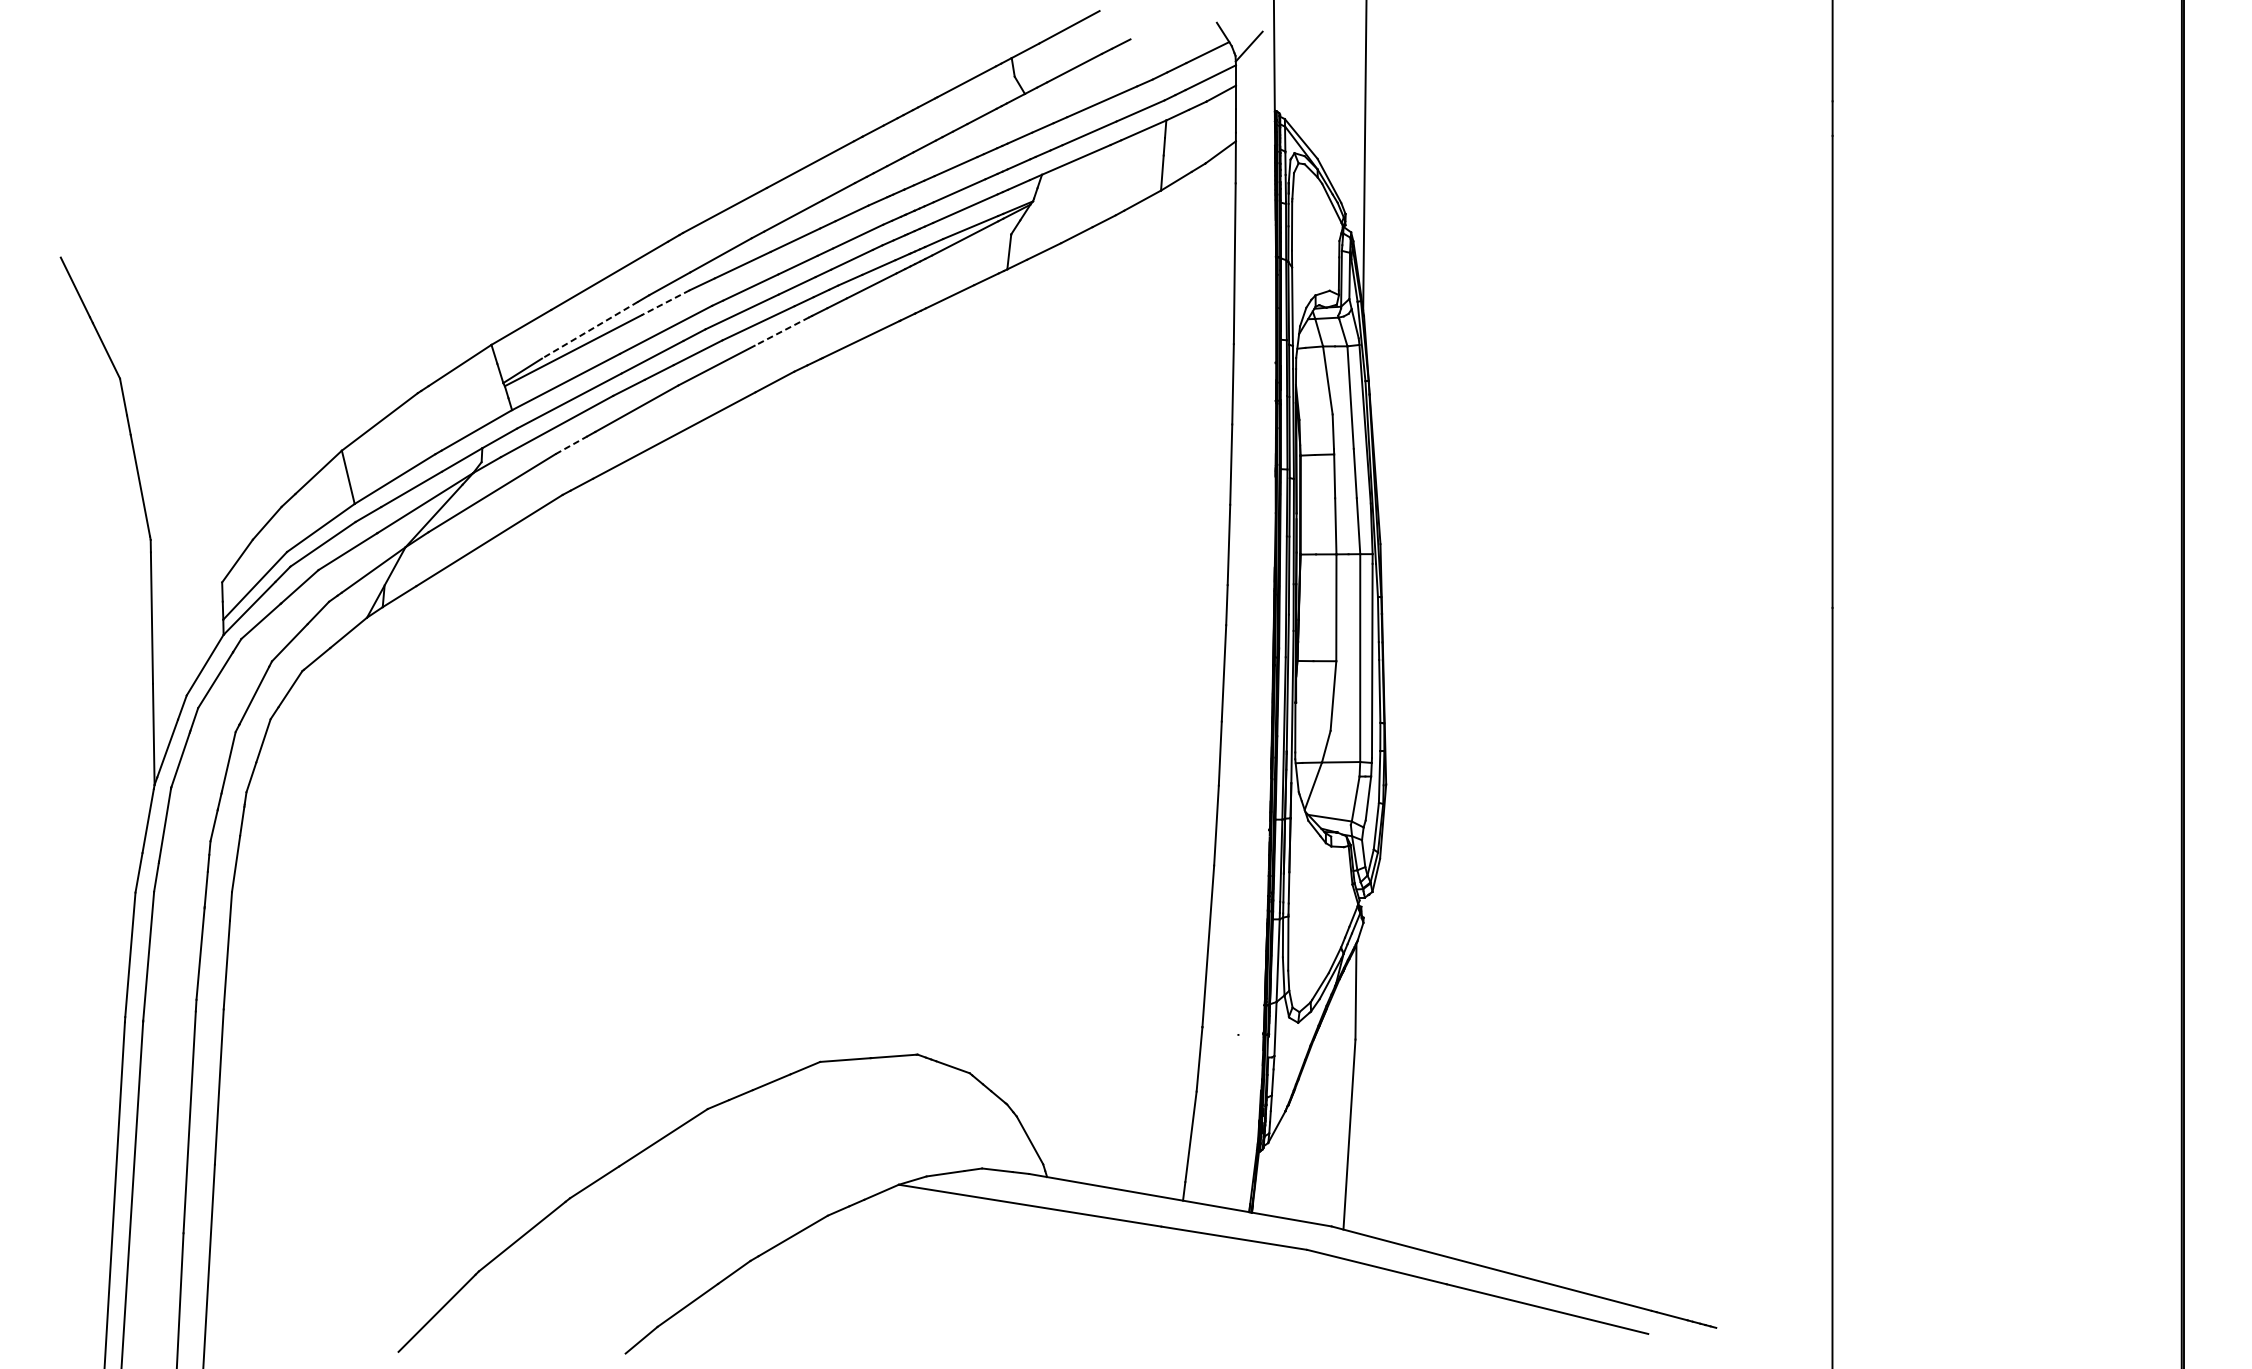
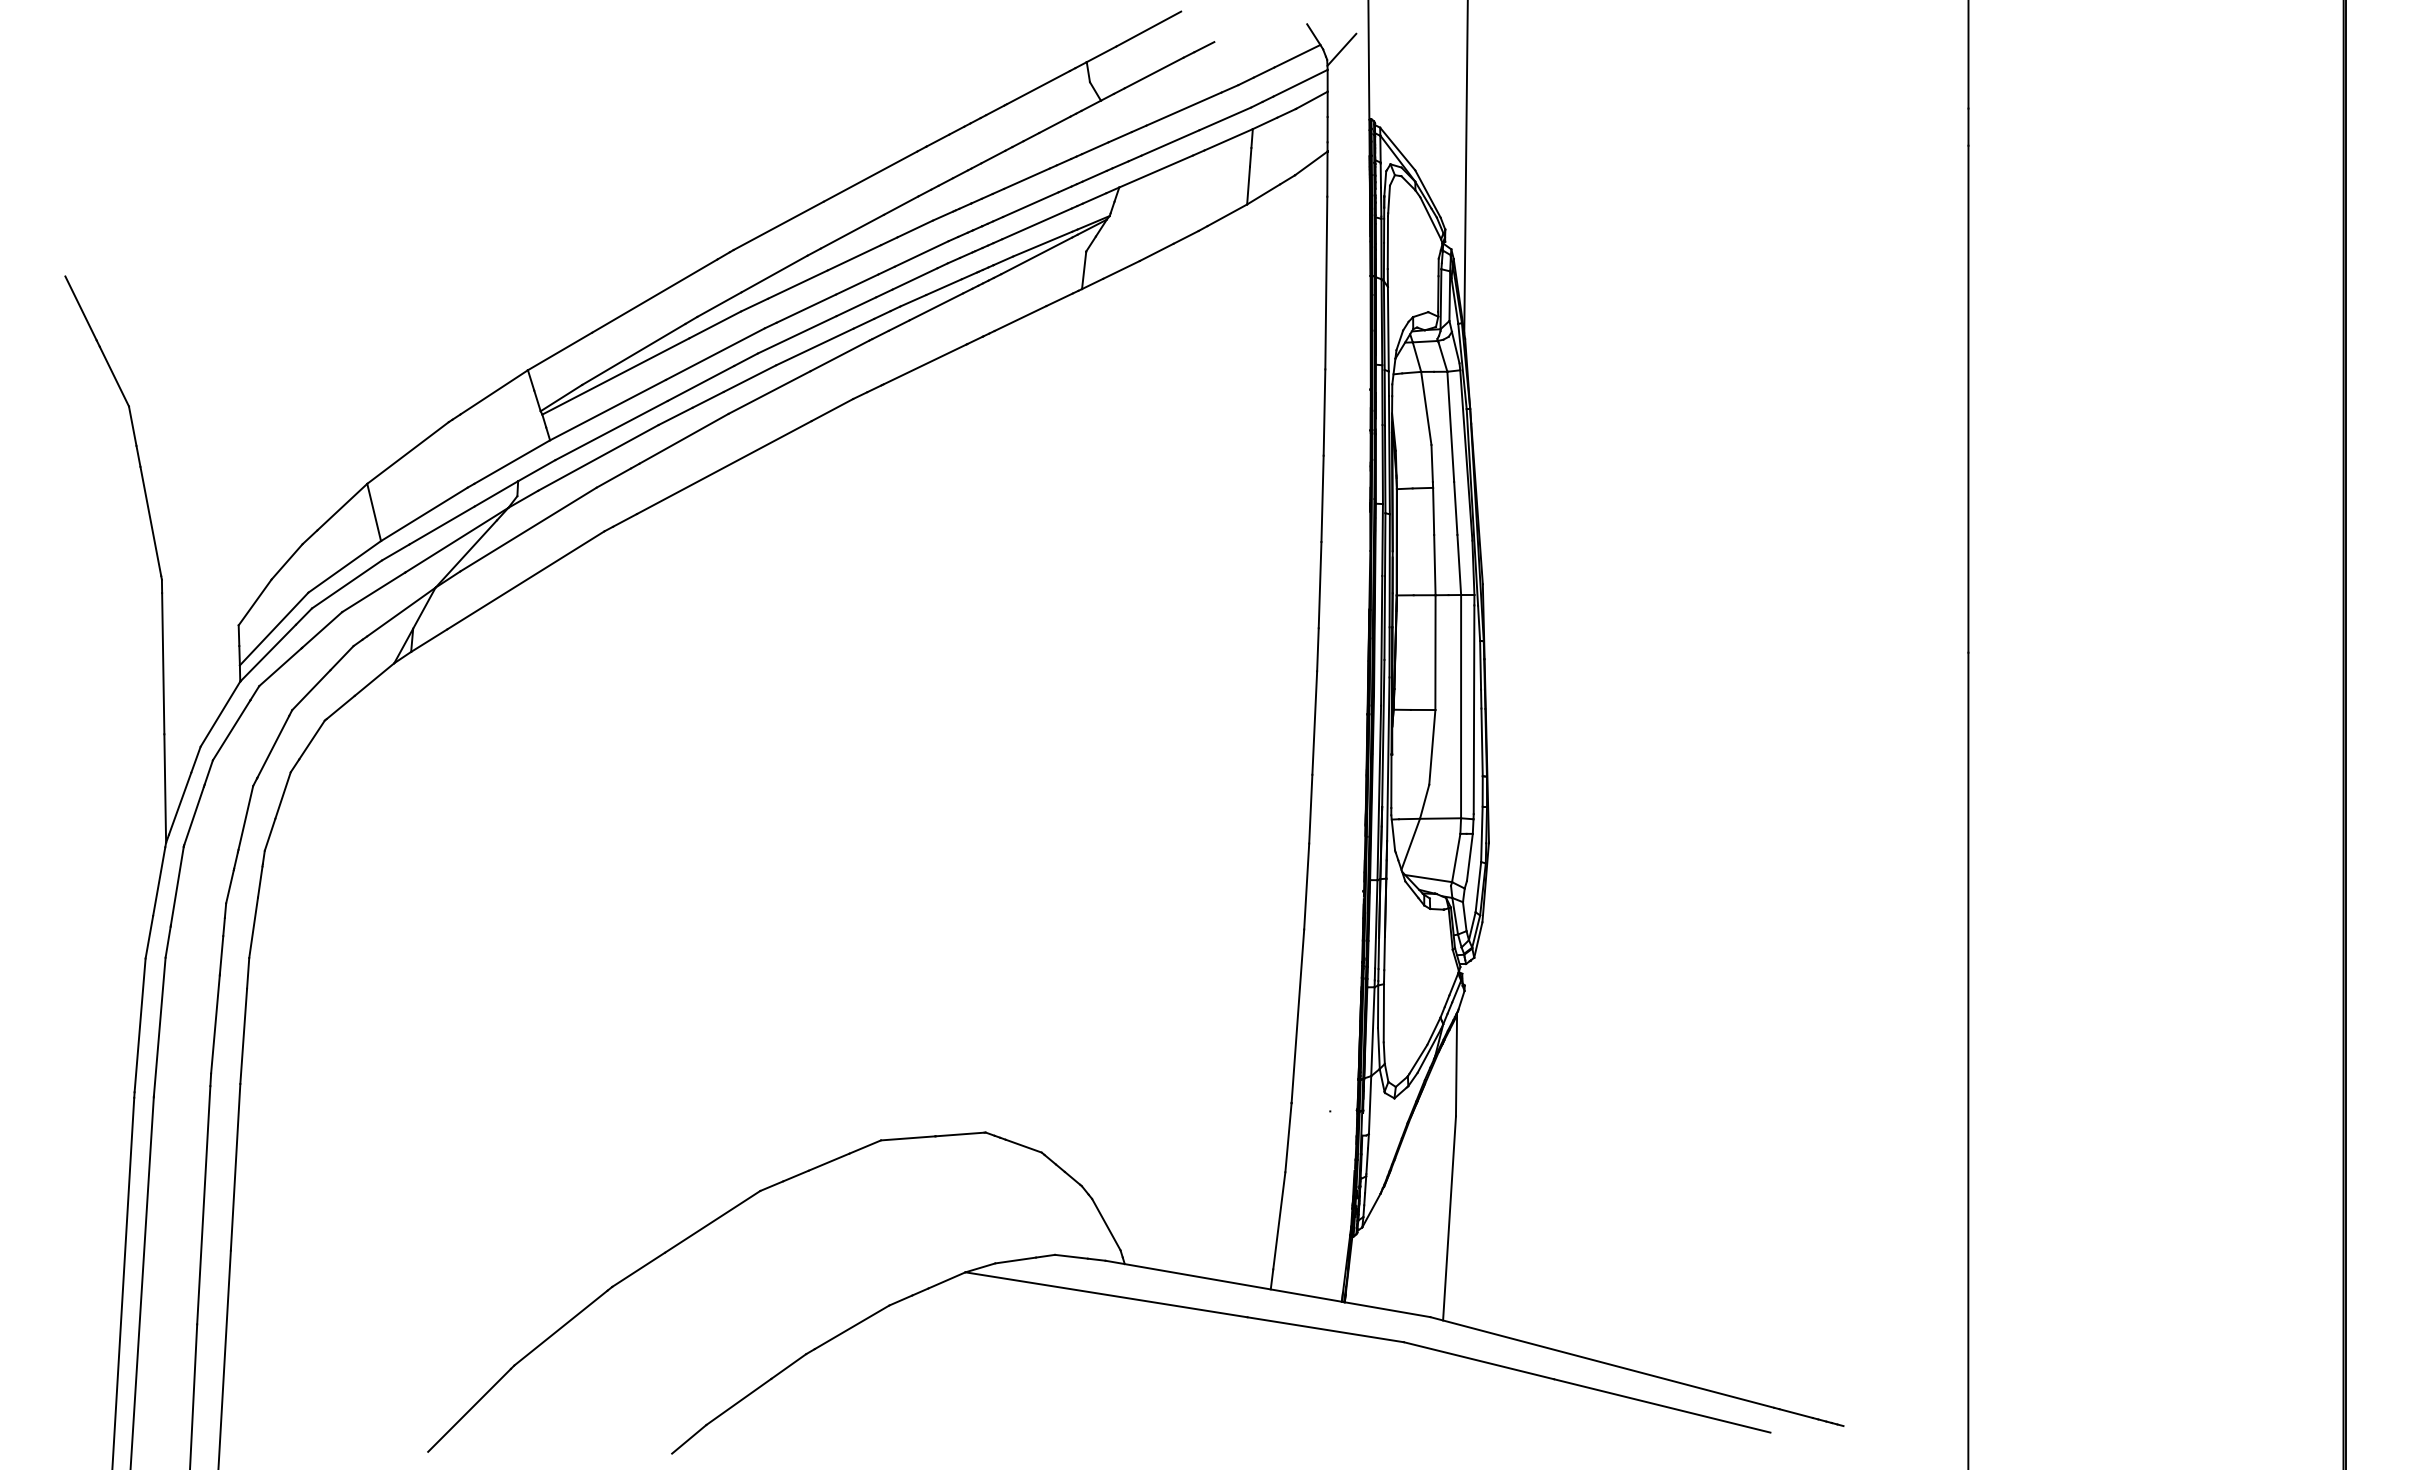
line: (665, 303) -> (714, 325), dashed -> solid
line: (589, 330) -> (633, 354), dashed -> solid
line: (781, 332) -> (839, 356), dashed -> solid
line: (571, 445) -> (613, 478), dashed -> solid

